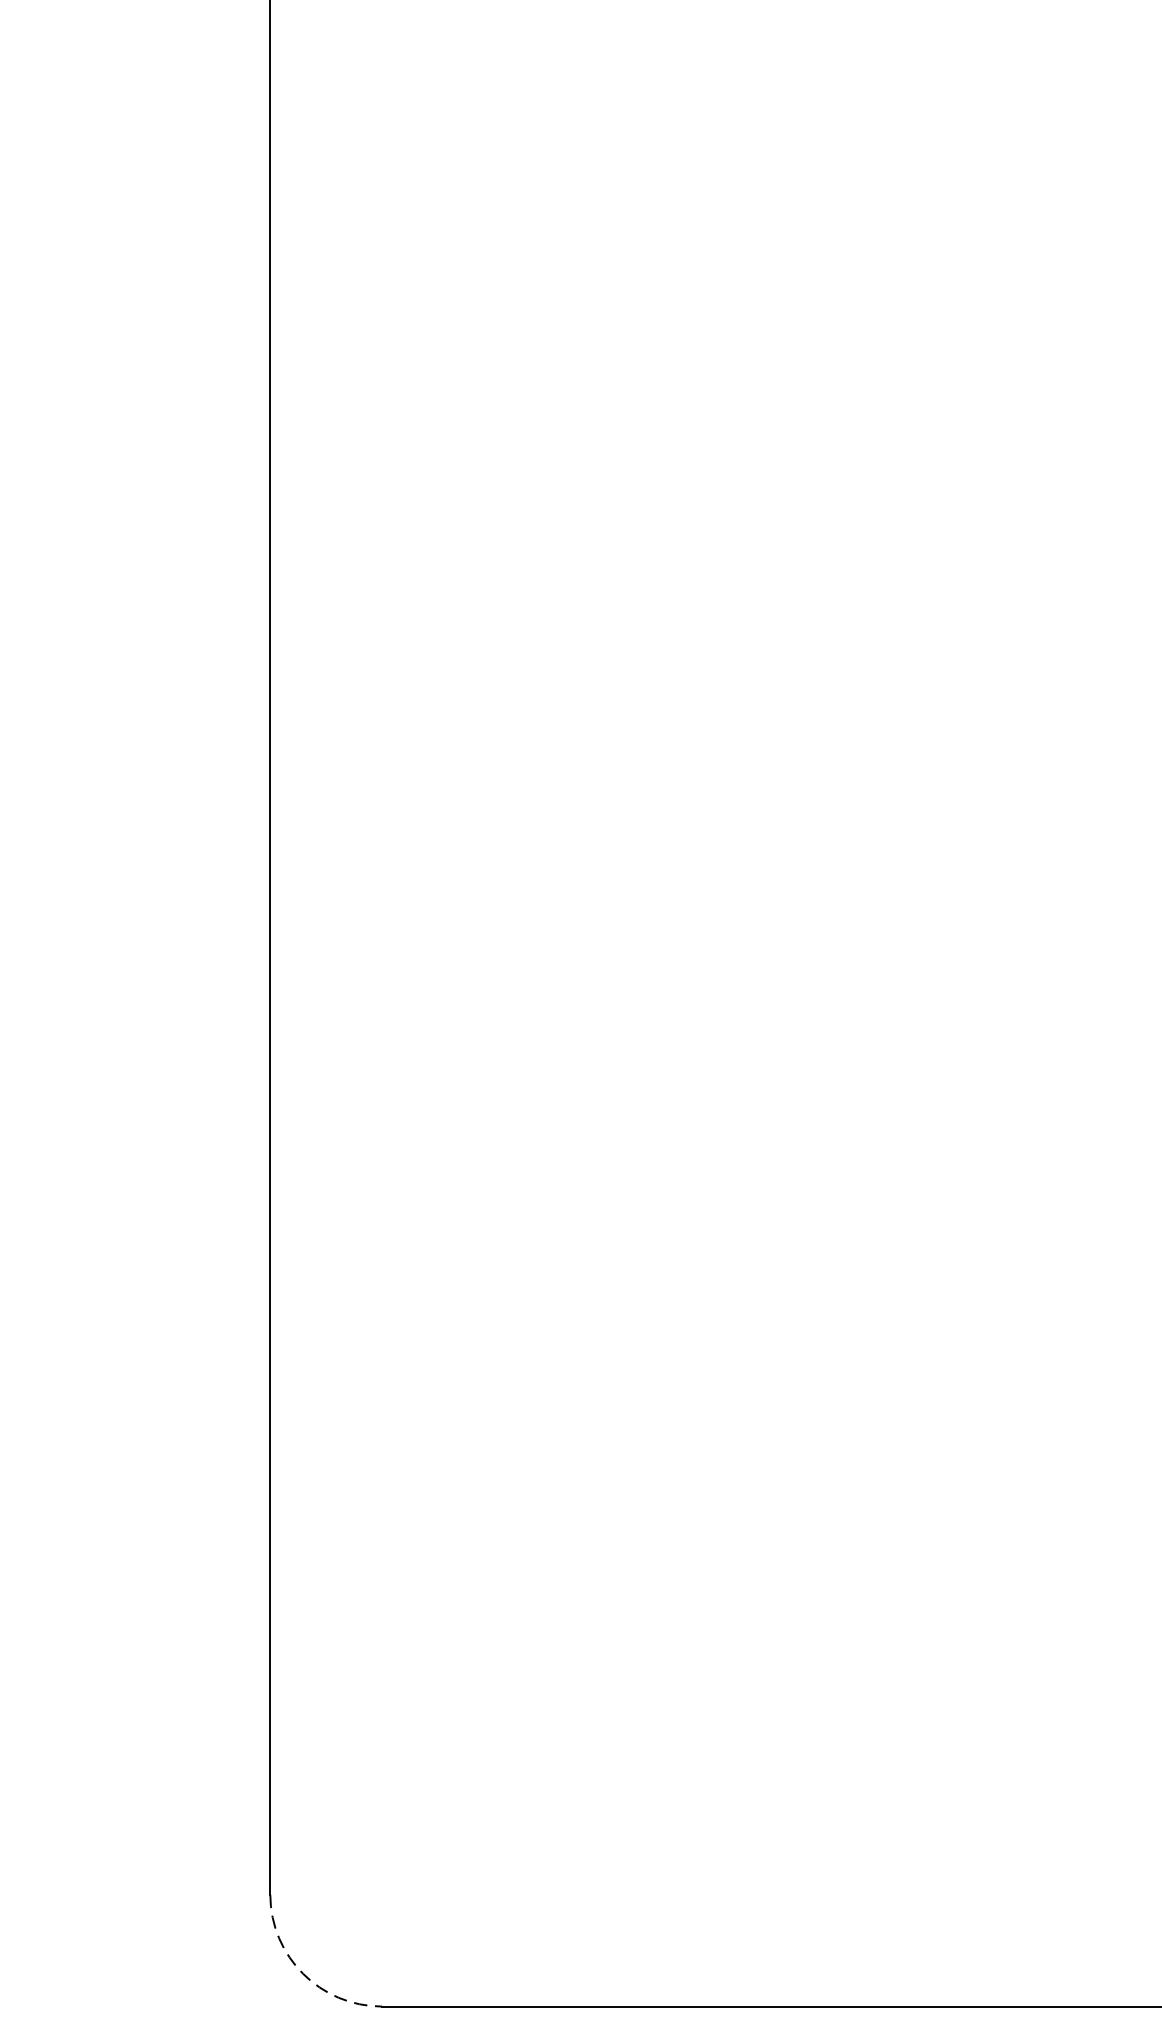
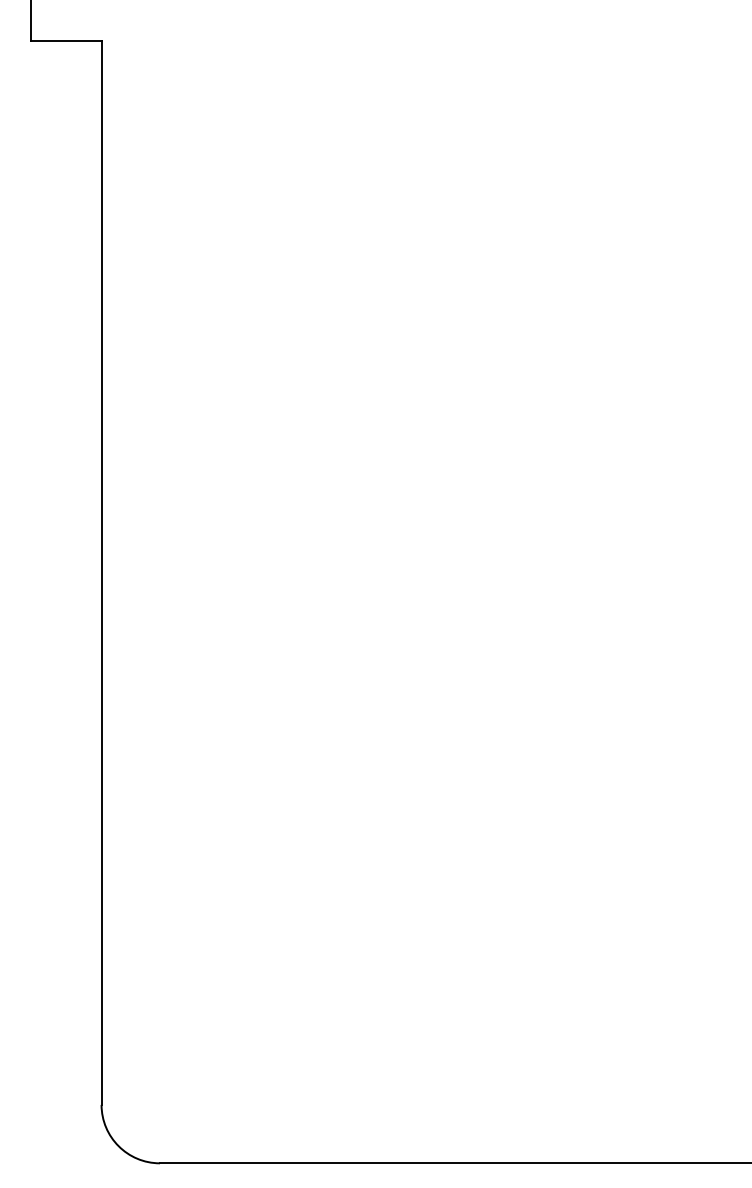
arc: (302, 1974) -> (118, 1146), dashed -> solid

